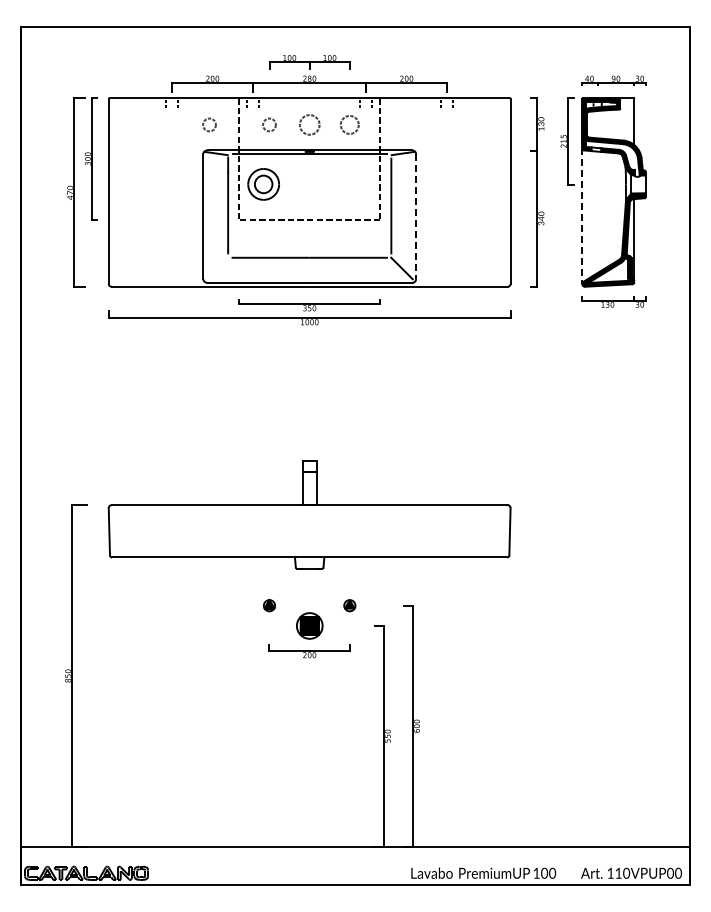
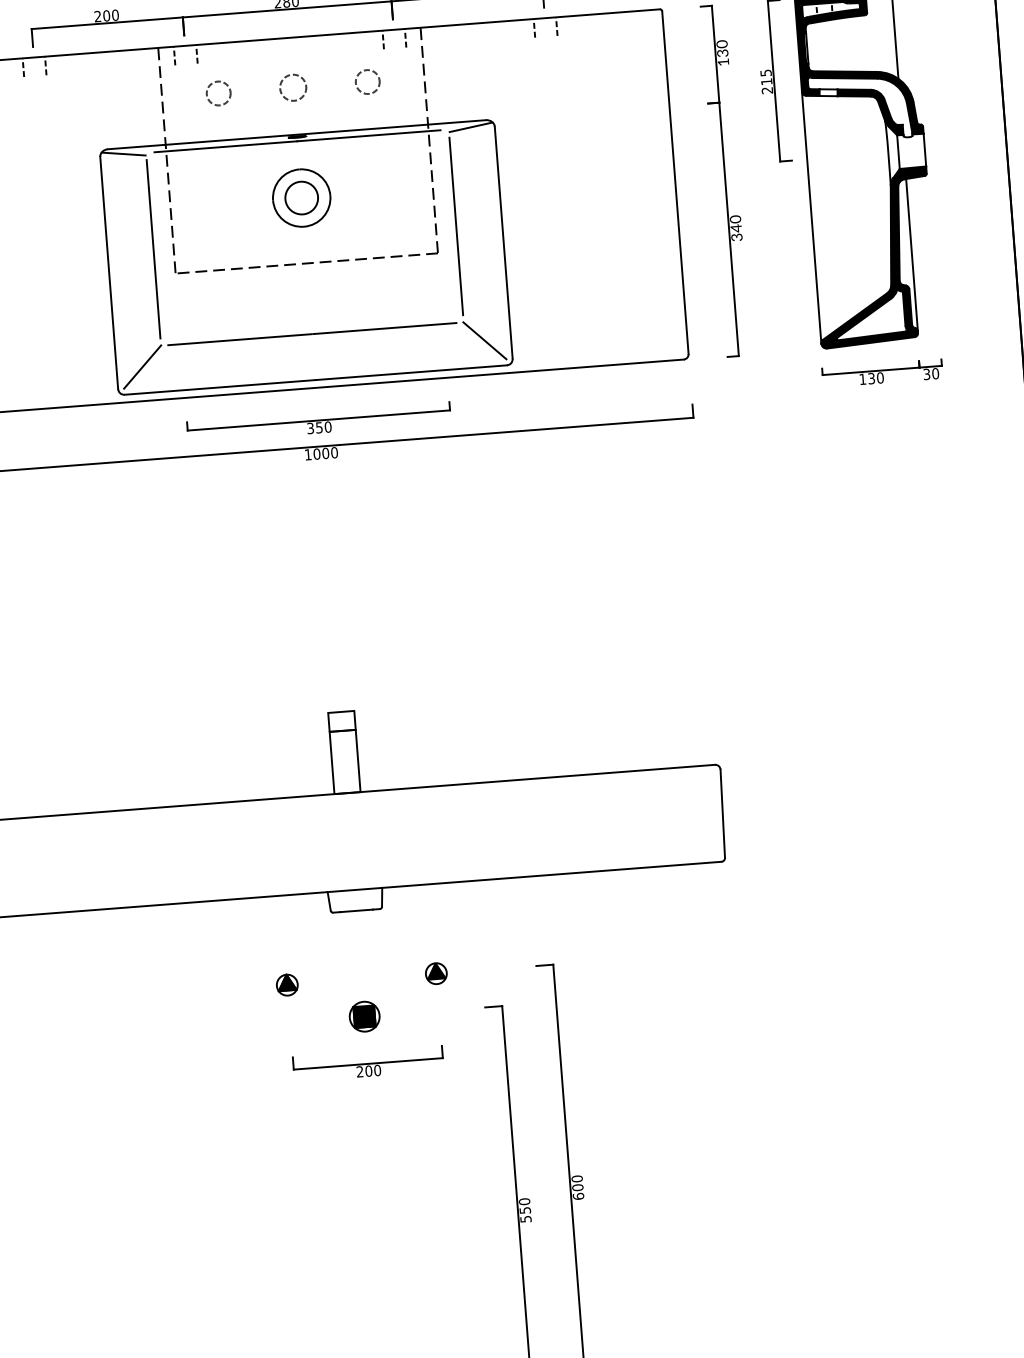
circle: (209, 124) -> (107, 101), removed
circle: (309, 124) -> (292, 86), size x0.71
circle: (349, 124) -> (367, 81), size x0.71
part: (263, 184) -> (301, 198), moved
line: (582, 215) -> (812, 216), dashed -> solid
line: (416, 217) -> (504, 244), dashed -> solid
line: (217, 268) -> (142, 367), added
part: (309, 625) -> (364, 1016), size x0.62

